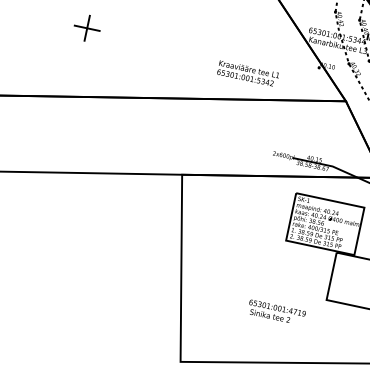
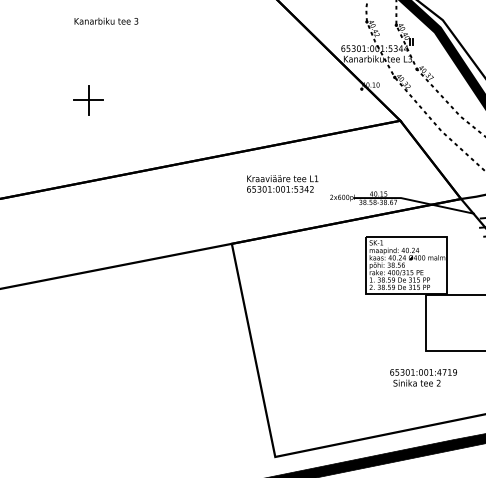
text: (248, 73) -> (282, 183), moved
text: (276, 312) -> (423, 377), moved

